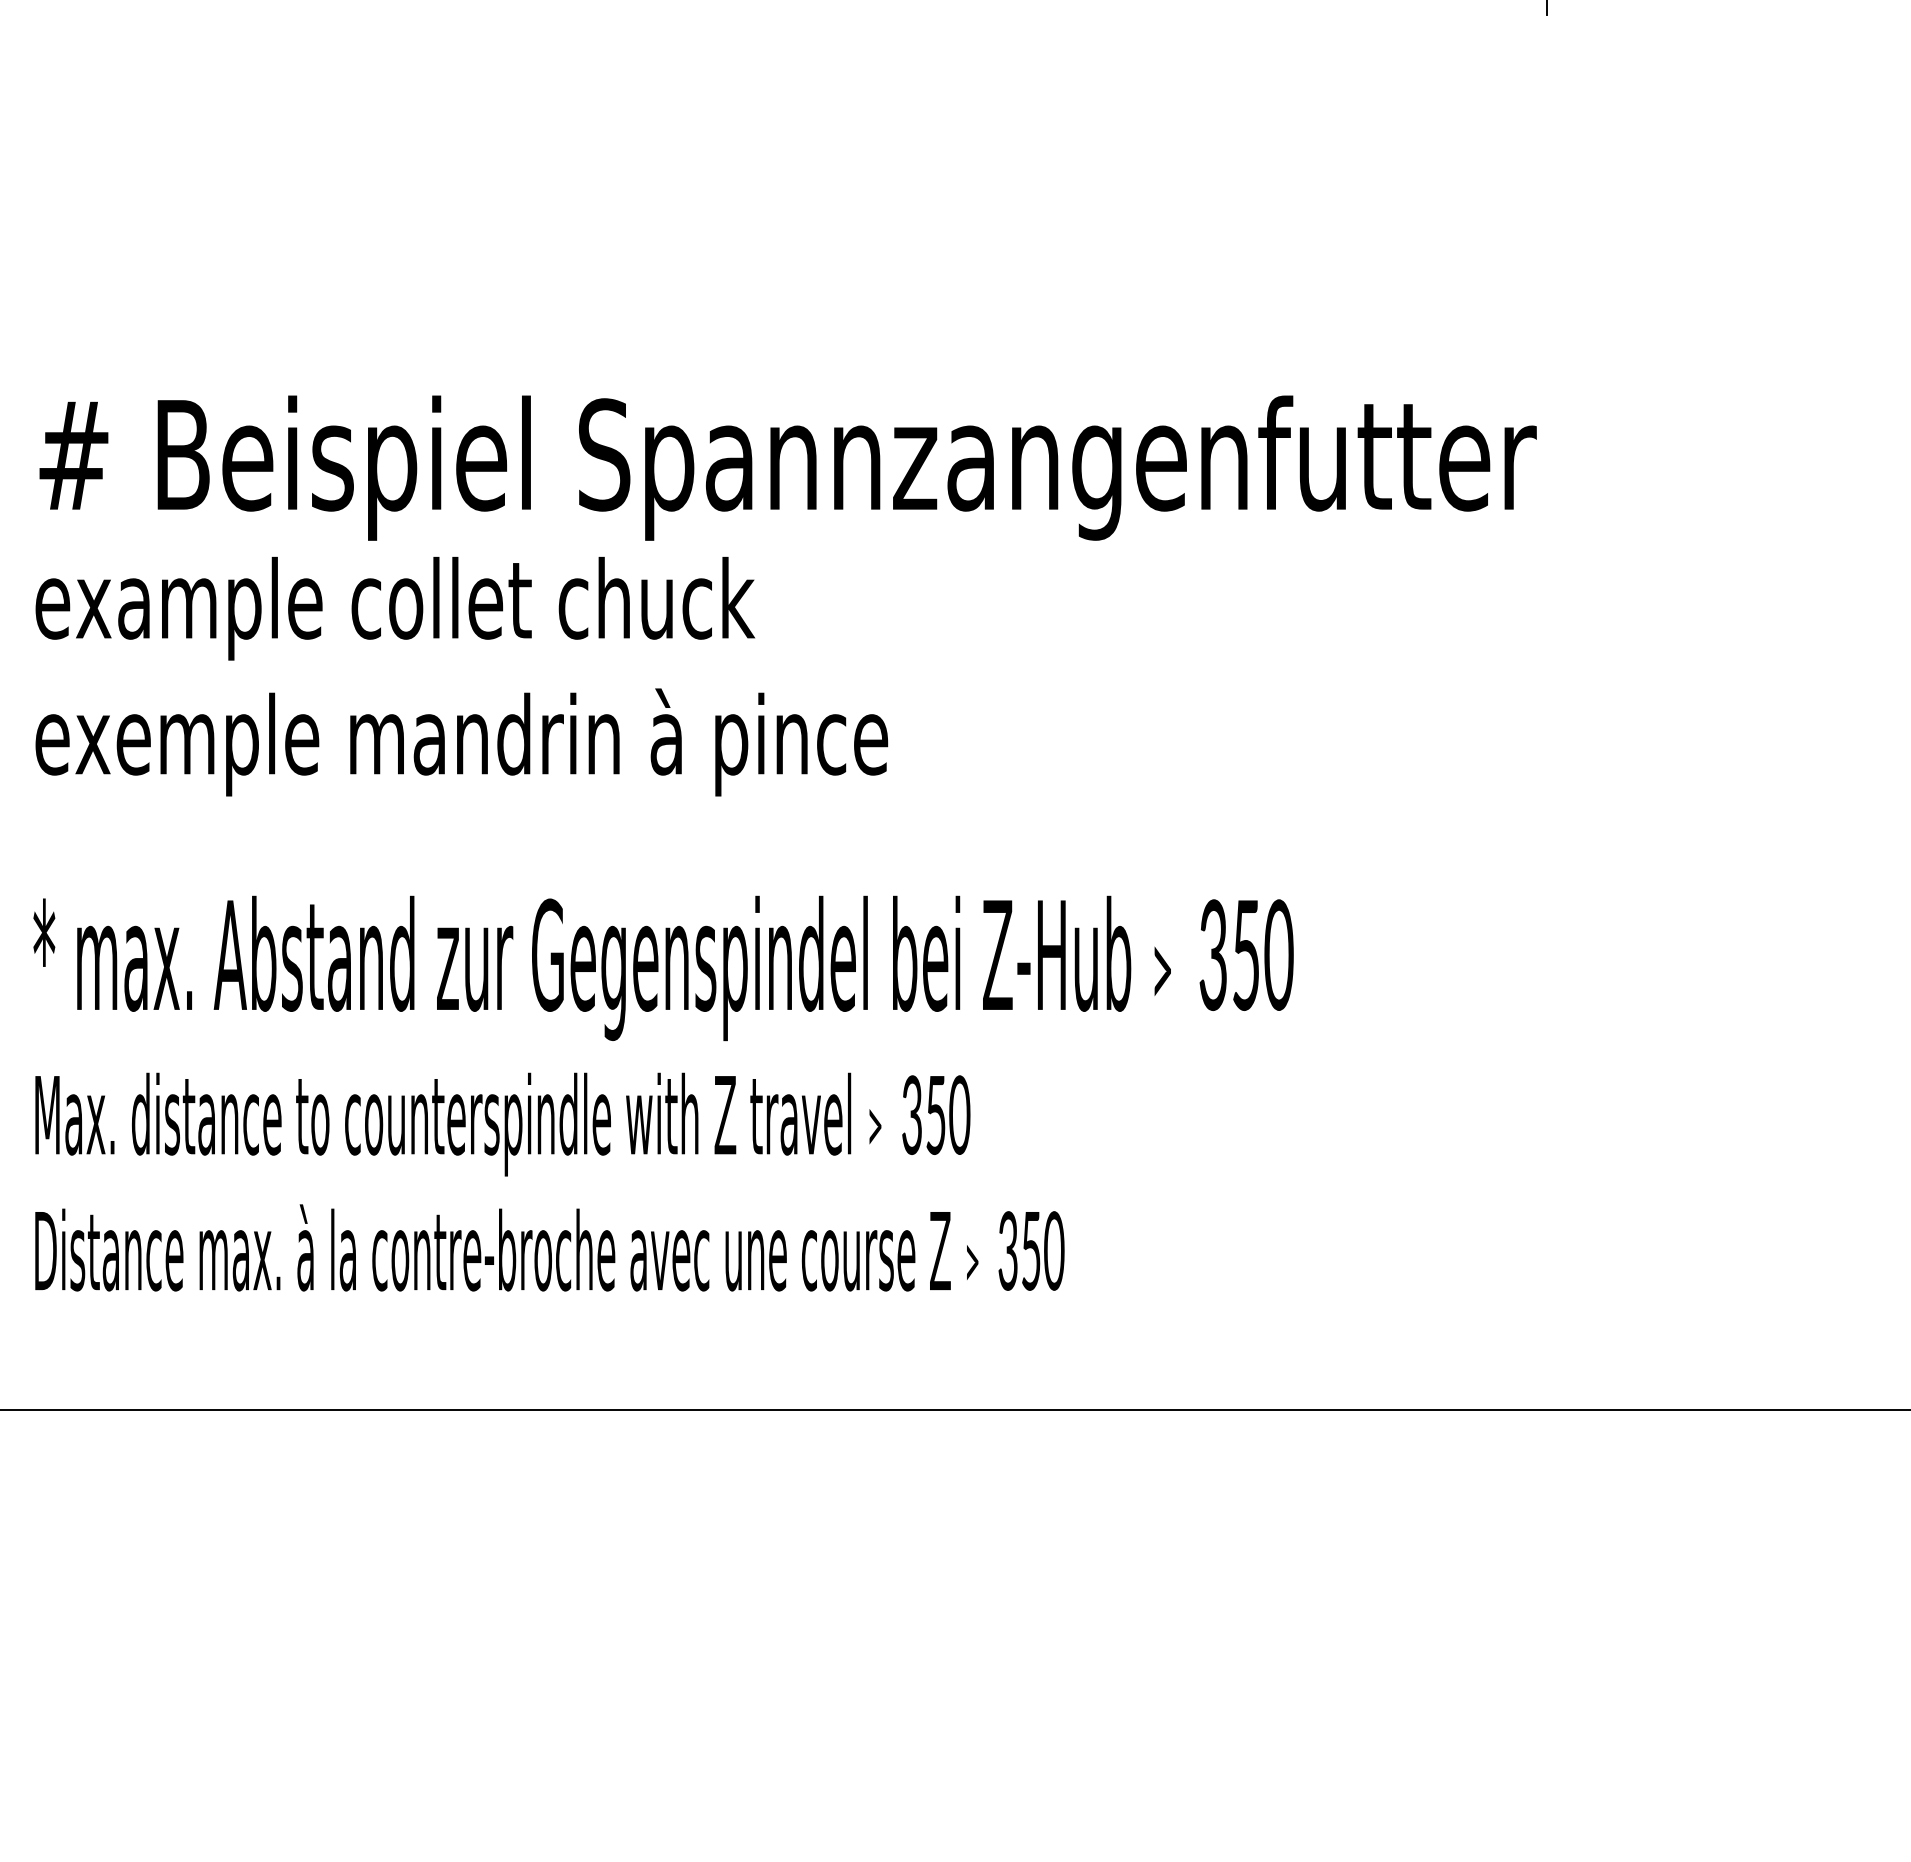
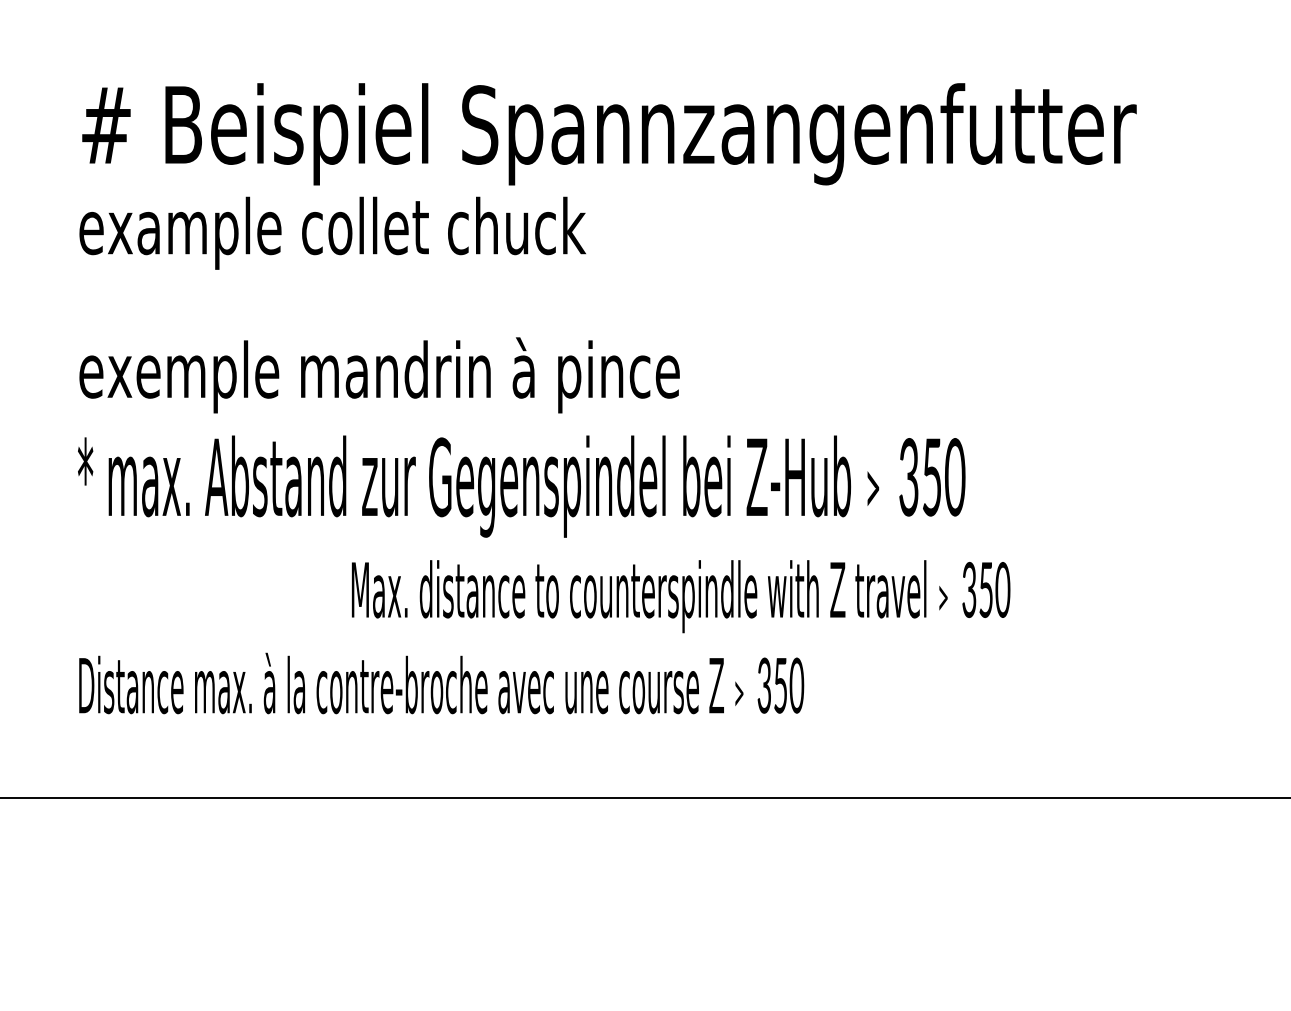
text: (461, 742) -> (379, 375), moved
text: (502, 1124) -> (680, 596), moved

